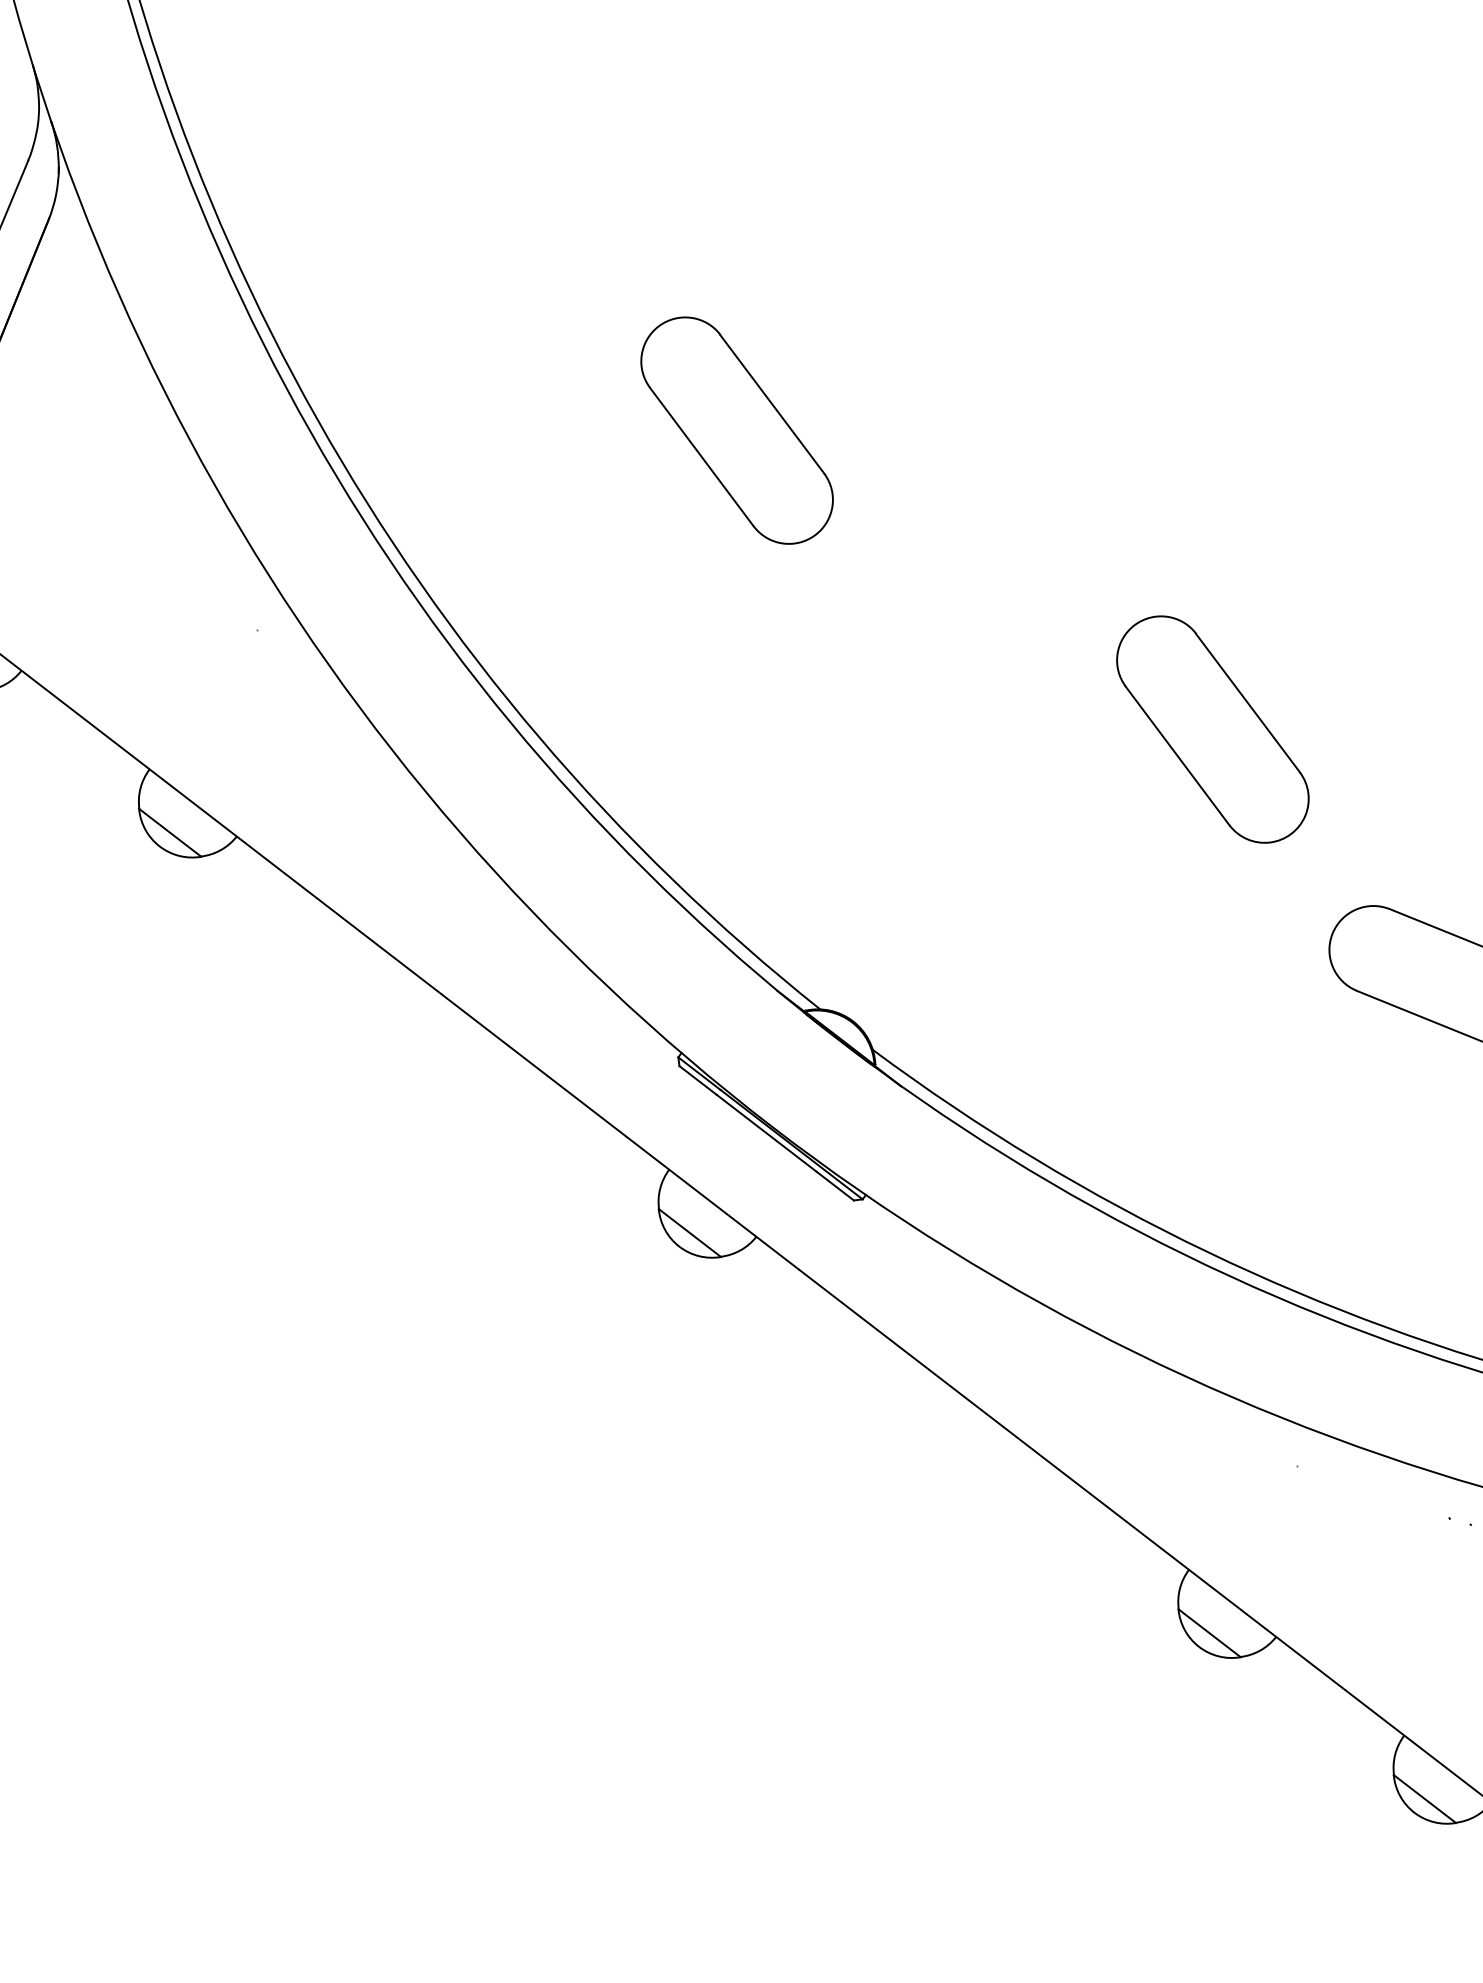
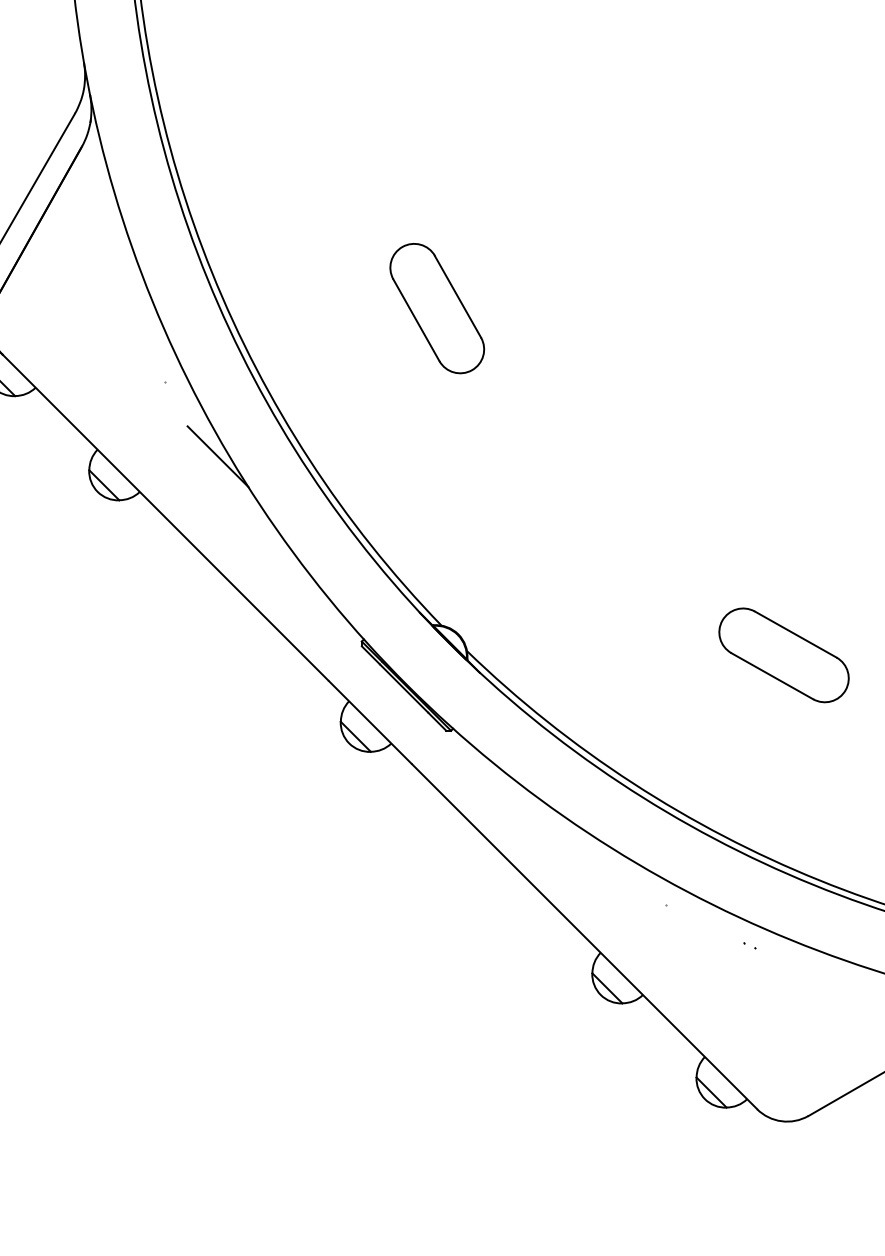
part: (1213, 729) -> (672, 502), removed
line: (370, 753) -> (217, 456), added

